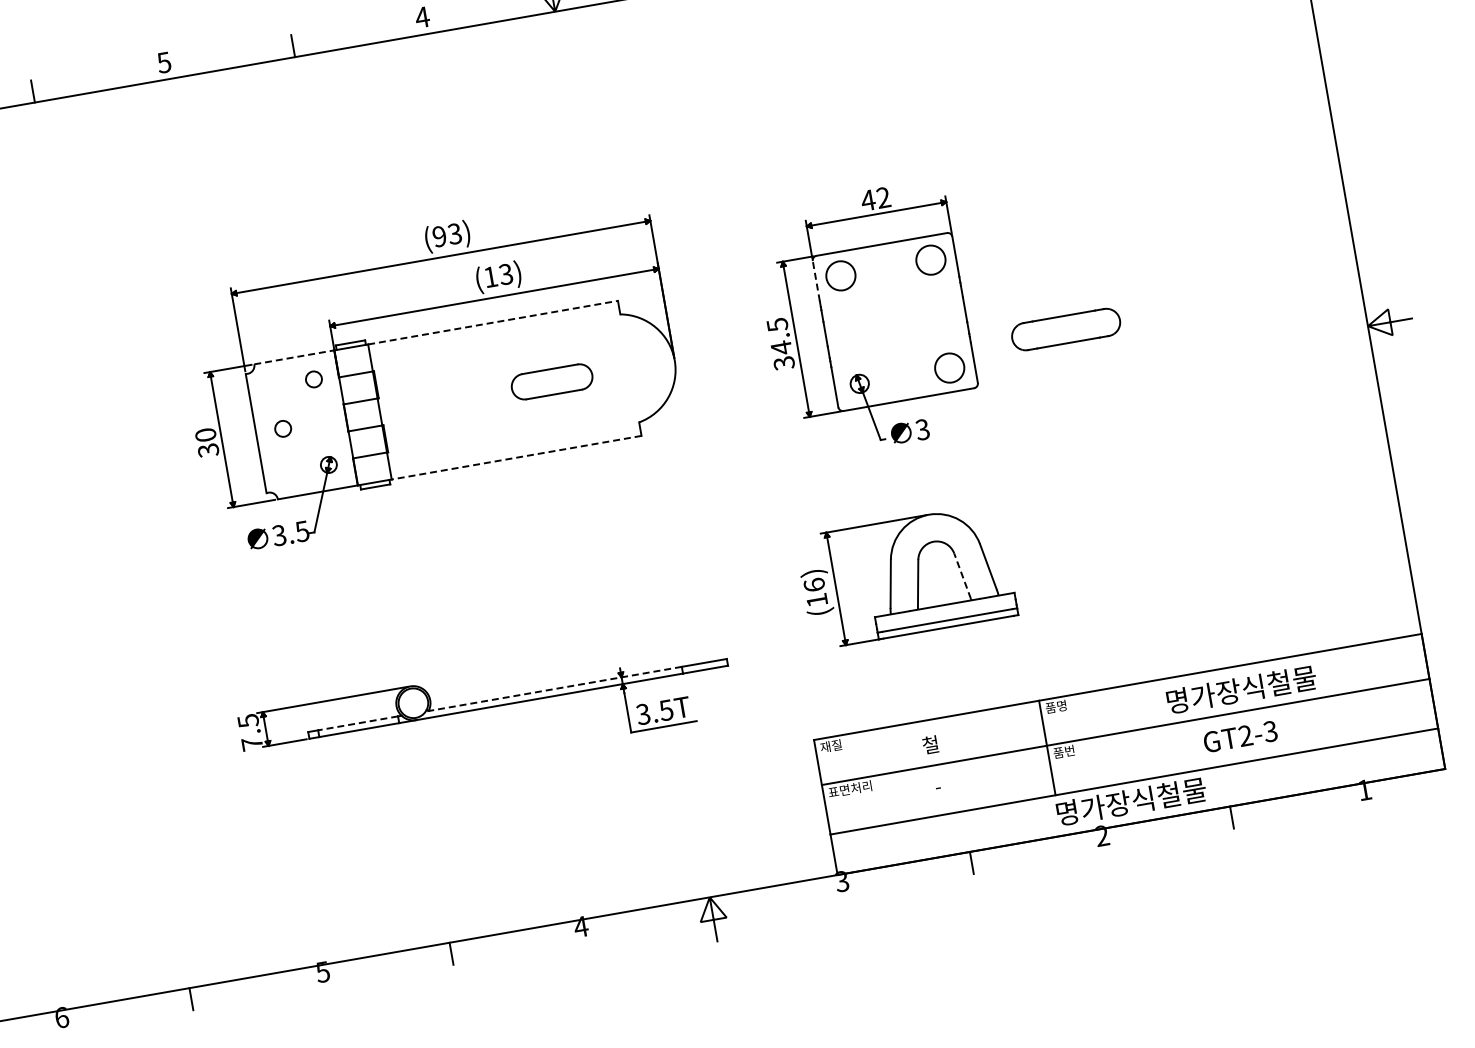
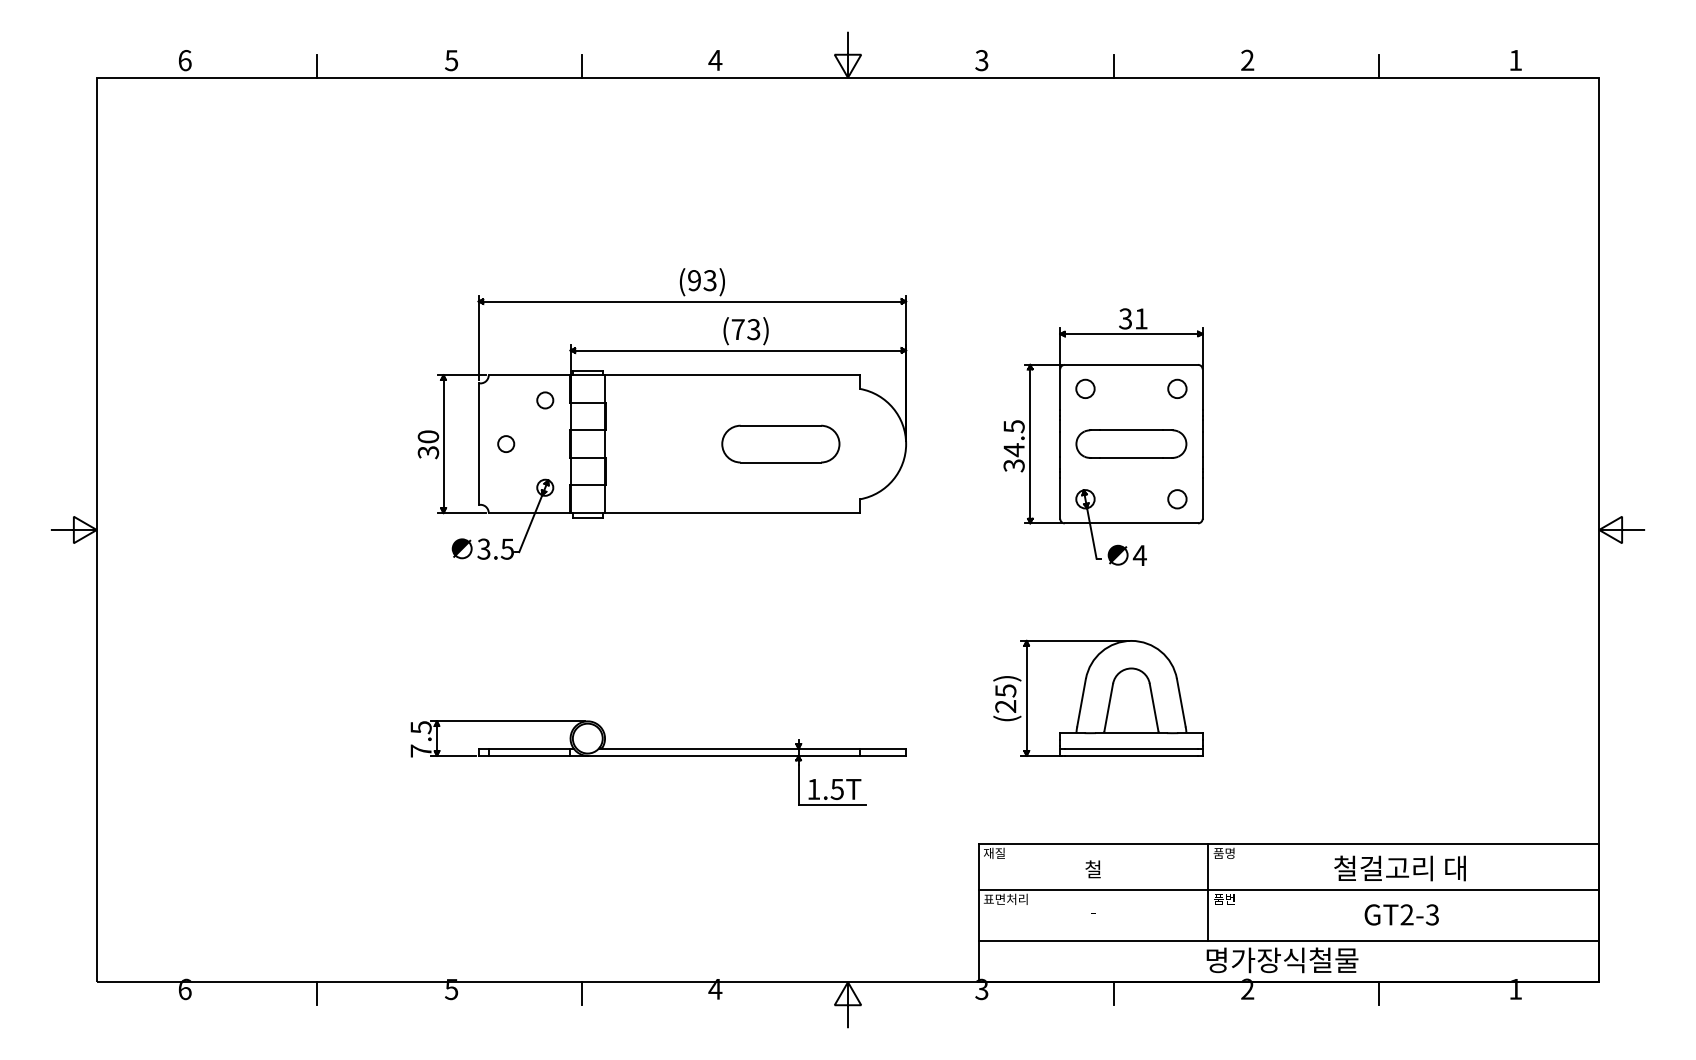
text: (874, 198) -> (1132, 318), 42 -> 31
circle: (930, 259) -> (1177, 388), size x0.62
circle: (840, 275) -> (1085, 388), size x0.62
text: (490, 277) -> (737, 329), (13) -> (73)
line: (816, 280) -> (1060, 389), dashed -> solid
line: (493, 323) -> (732, 375), dashed -> solid
part: (1066, 328) -> (1131, 443), moved
line: (294, 357) -> (529, 375), dashed -> solid
circle: (949, 368) -> (1177, 499), size x0.62
part: (551, 381) -> (780, 443), size x1.43
text: (922, 429) -> (1139, 555), 3 -> 4
line: (516, 458) -> (732, 513), dashed -> solid
line: (962, 575) -> (1154, 707), dashed -> solid
text: (815, 592) -> (1005, 698), (16) -> (25)
line: (553, 688) -> (729, 748), dashed -> solid
text: (1241, 689) -> (1410, 868), 명가장식철물 -> 철걸고리 대
text: (643, 714) -> (813, 789), 3.5T -> 1.5T
line: (358, 722) -> (529, 748), dashed -> solid

